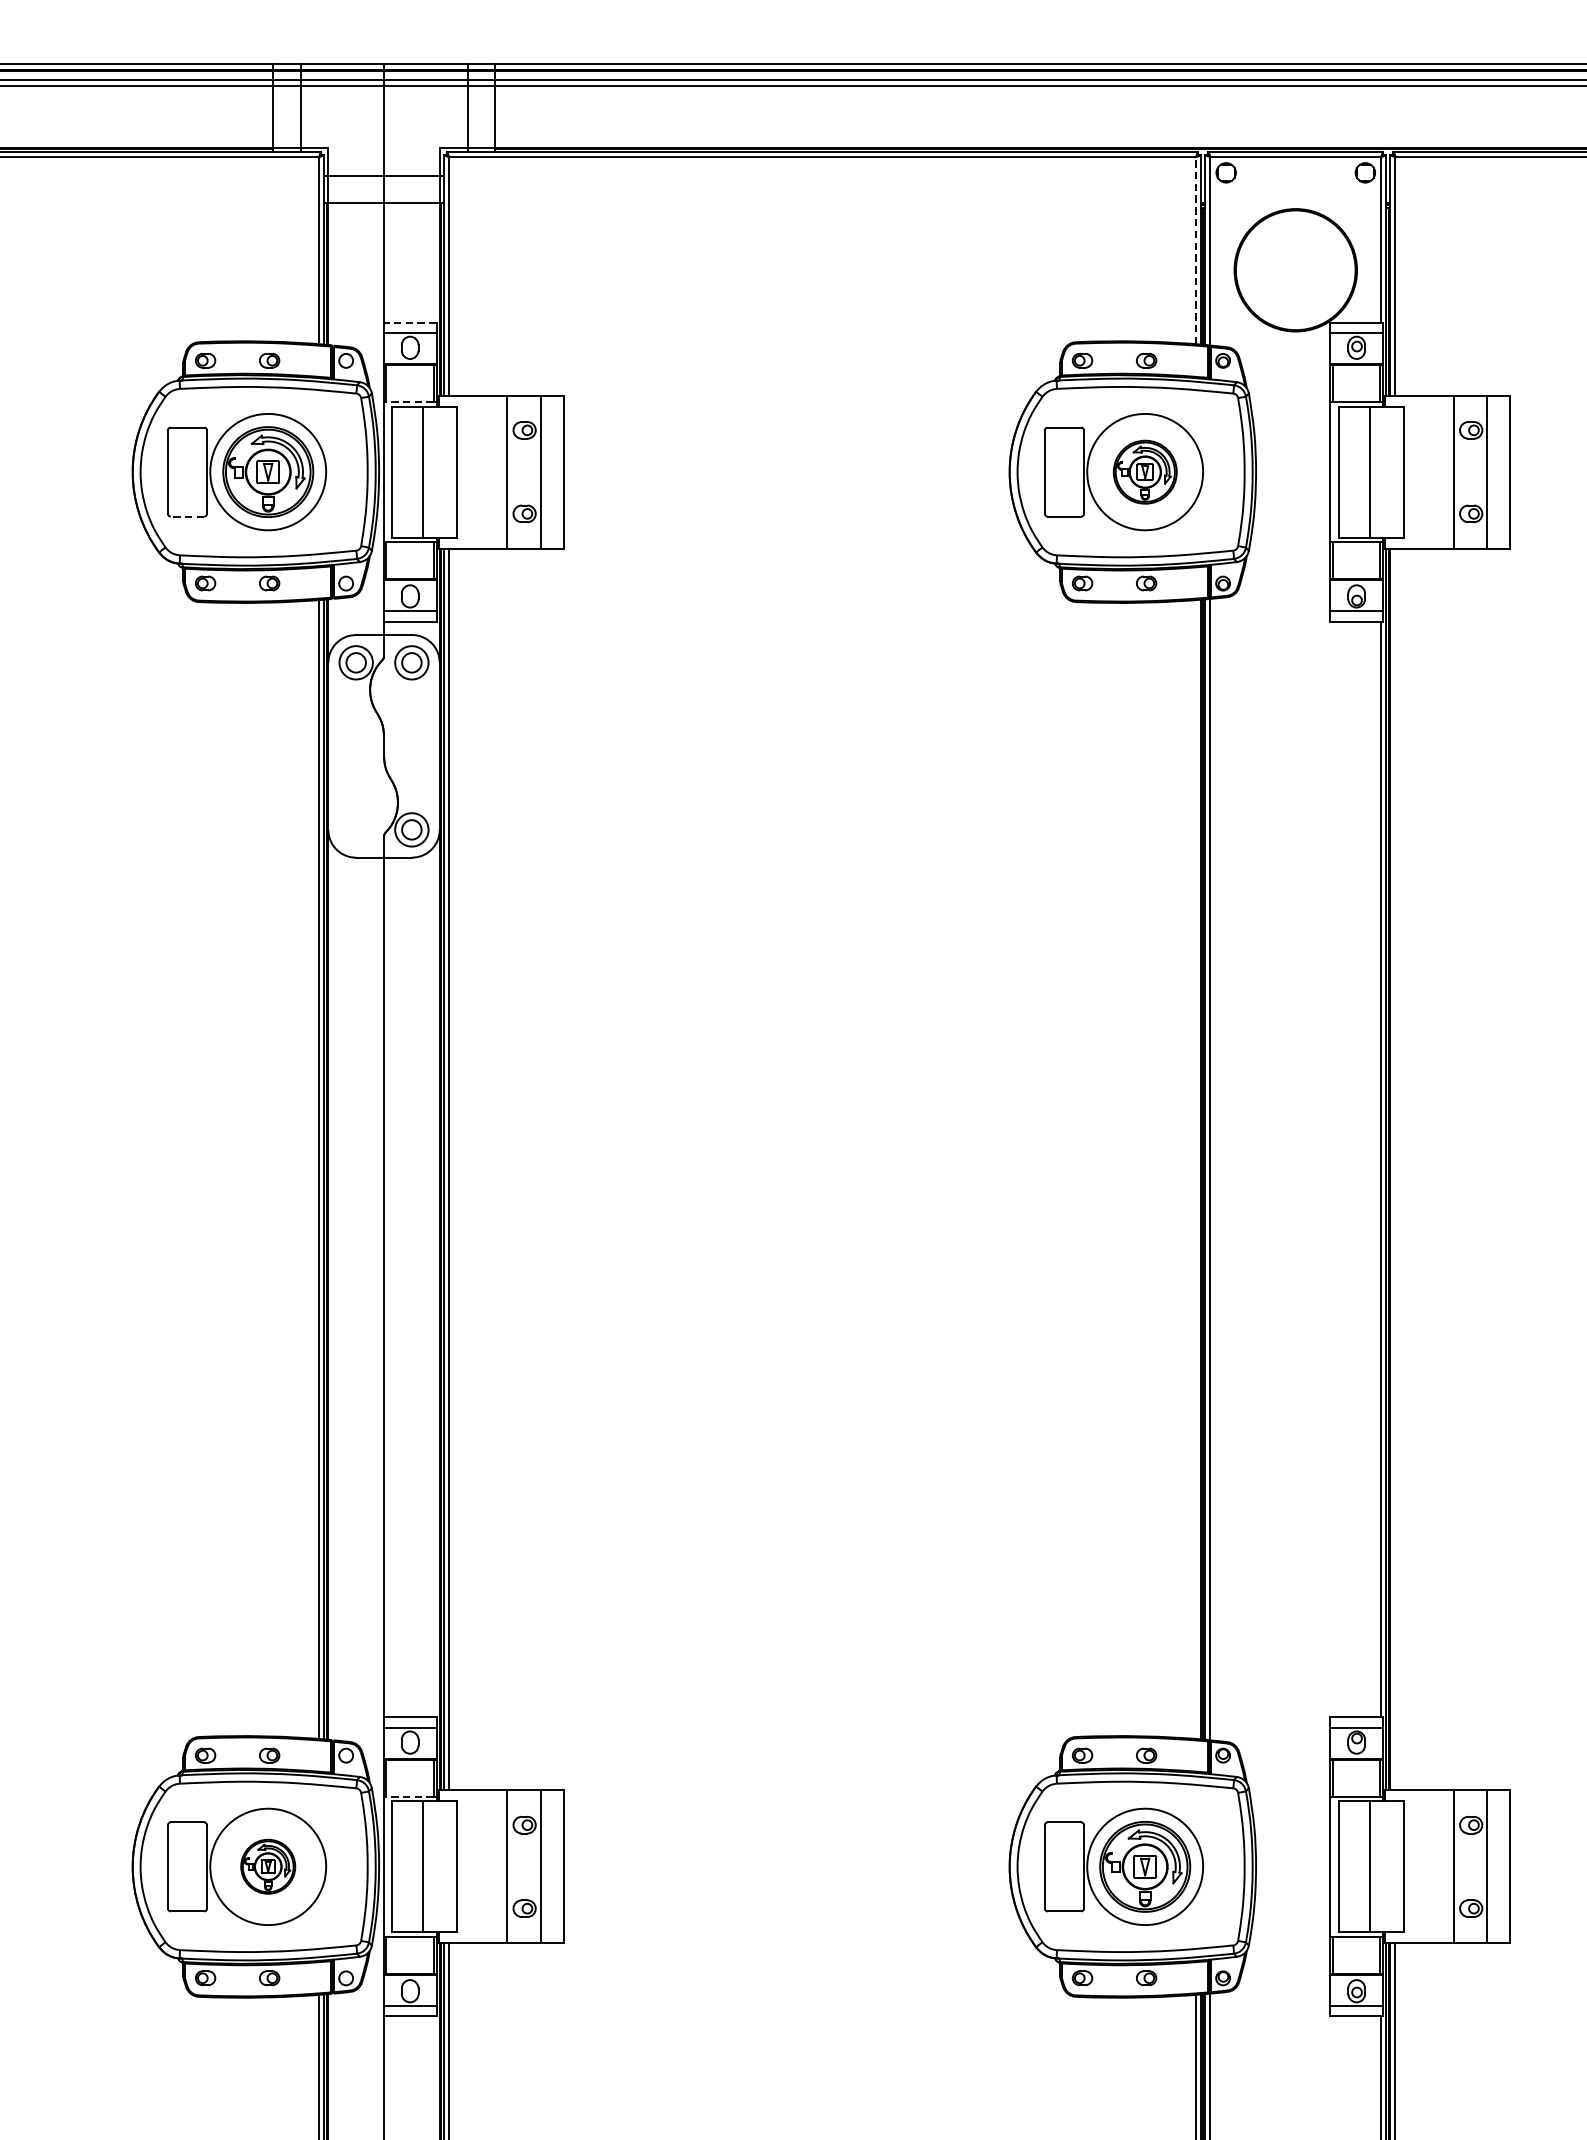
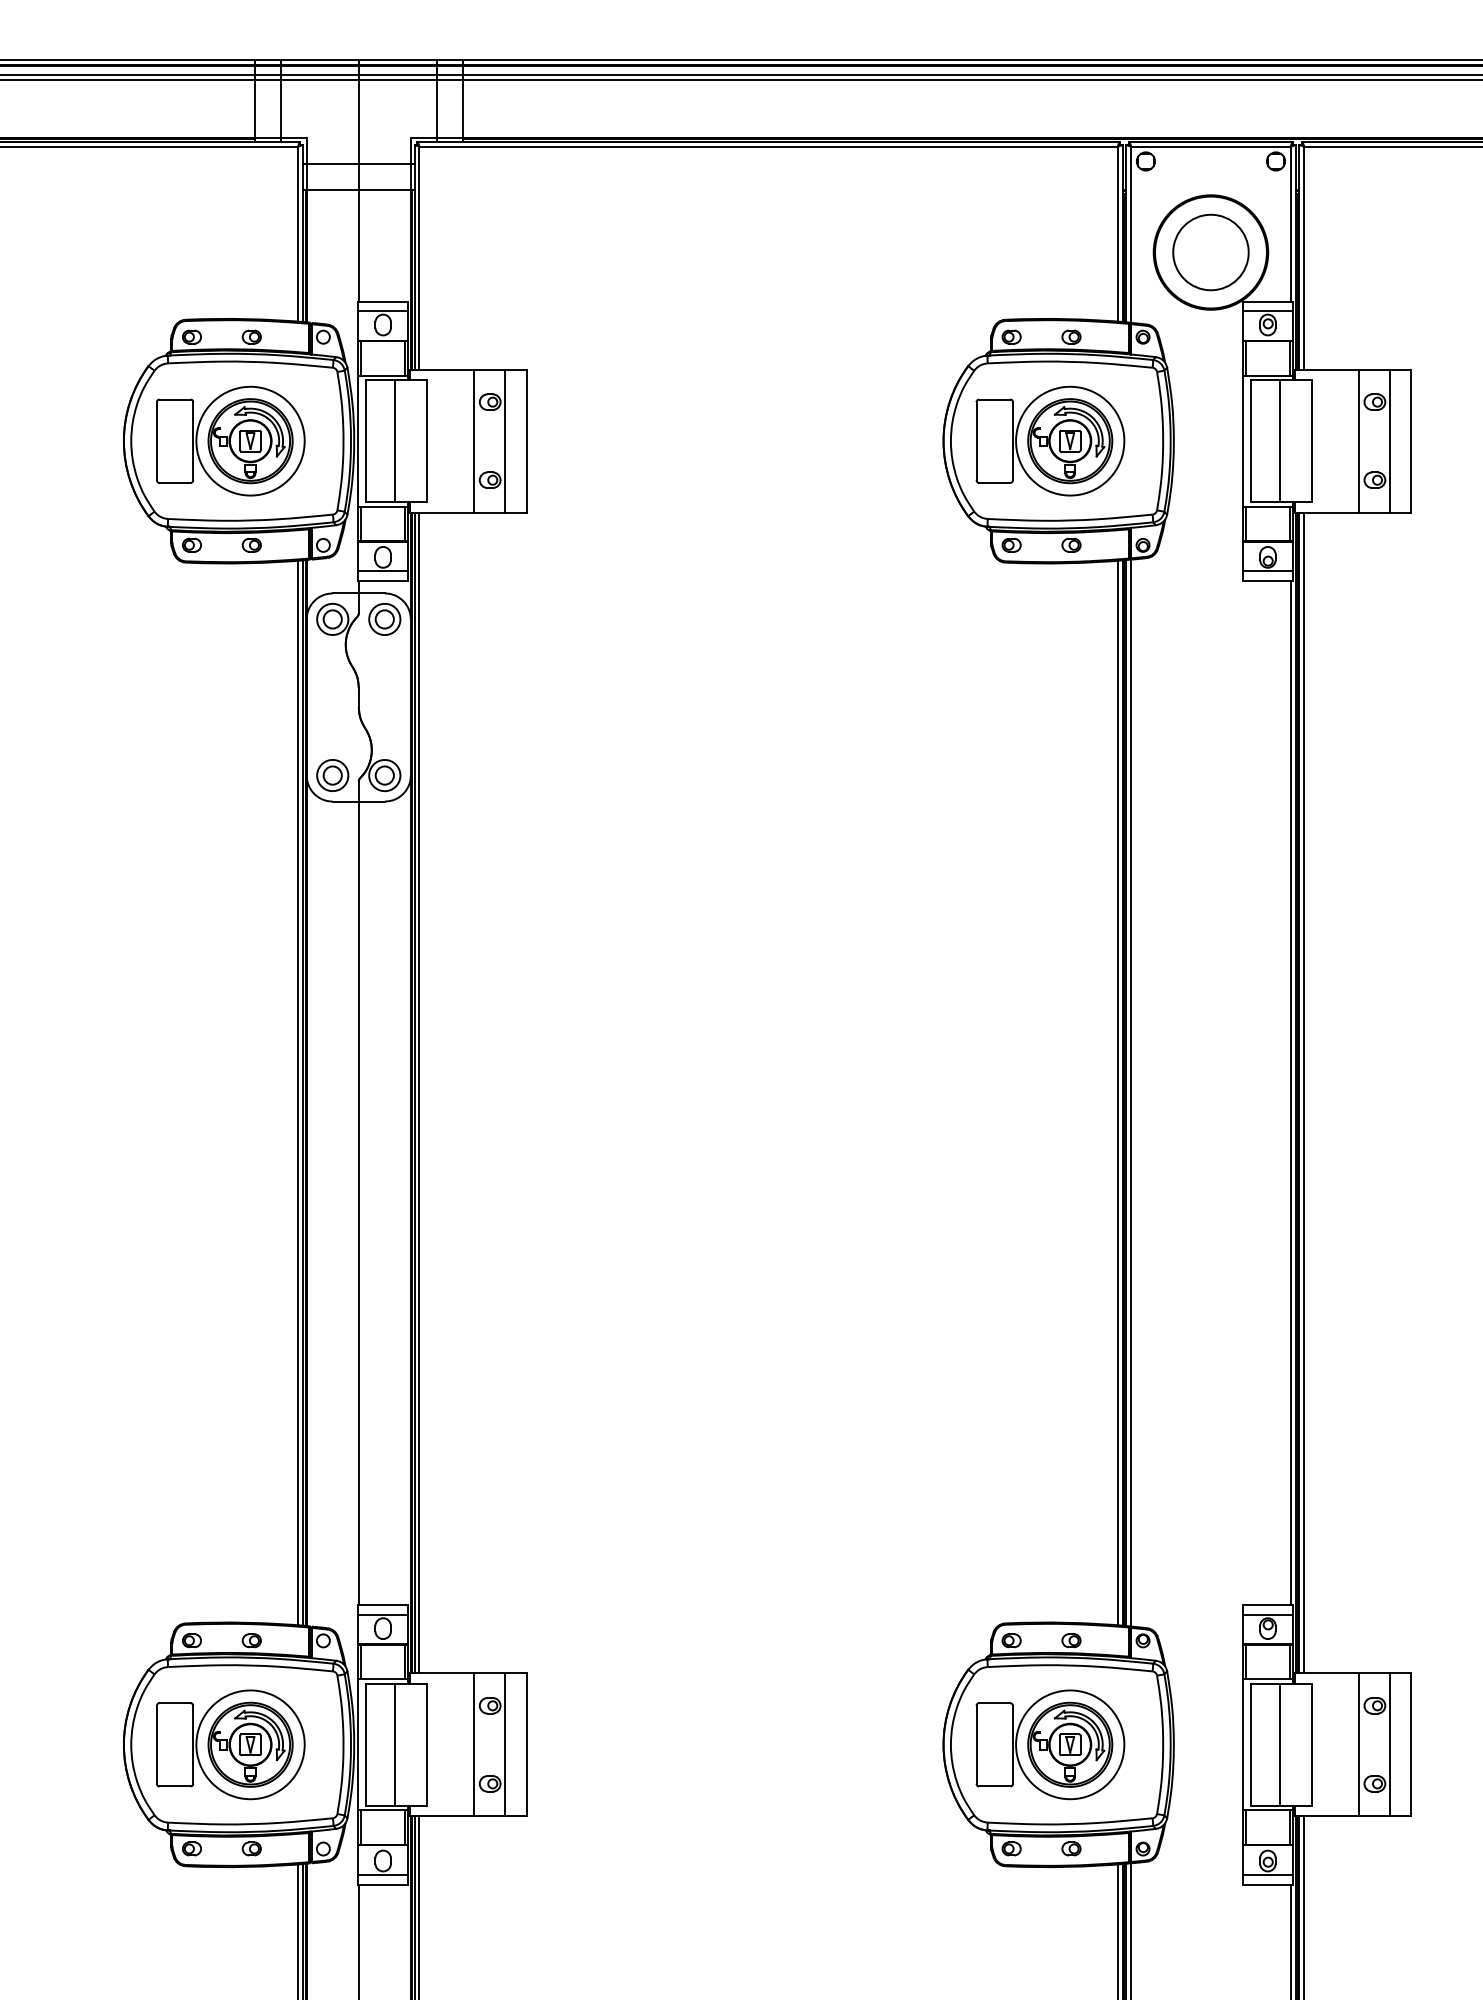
line: (1195, 249) -> (1117, 233), dashed -> solid
circle: (1295, 270) -> (1210, 252), added
line: (410, 322) -> (383, 301), dashed -> solid
line: (409, 401) -> (382, 375), dashed -> solid
part: (1145, 472) -> (1070, 441), size x1.43
line: (187, 516) -> (175, 482), dashed -> solid
part: (355, 829) -> (332, 775), added
line: (1195, 1168) -> (1117, 1092), added
line: (1395, 1168) -> (1304, 1092), added
line: (409, 1796) -> (382, 1679), dashed -> solid
part: (268, 1866) -> (250, 1744), size x1.67

